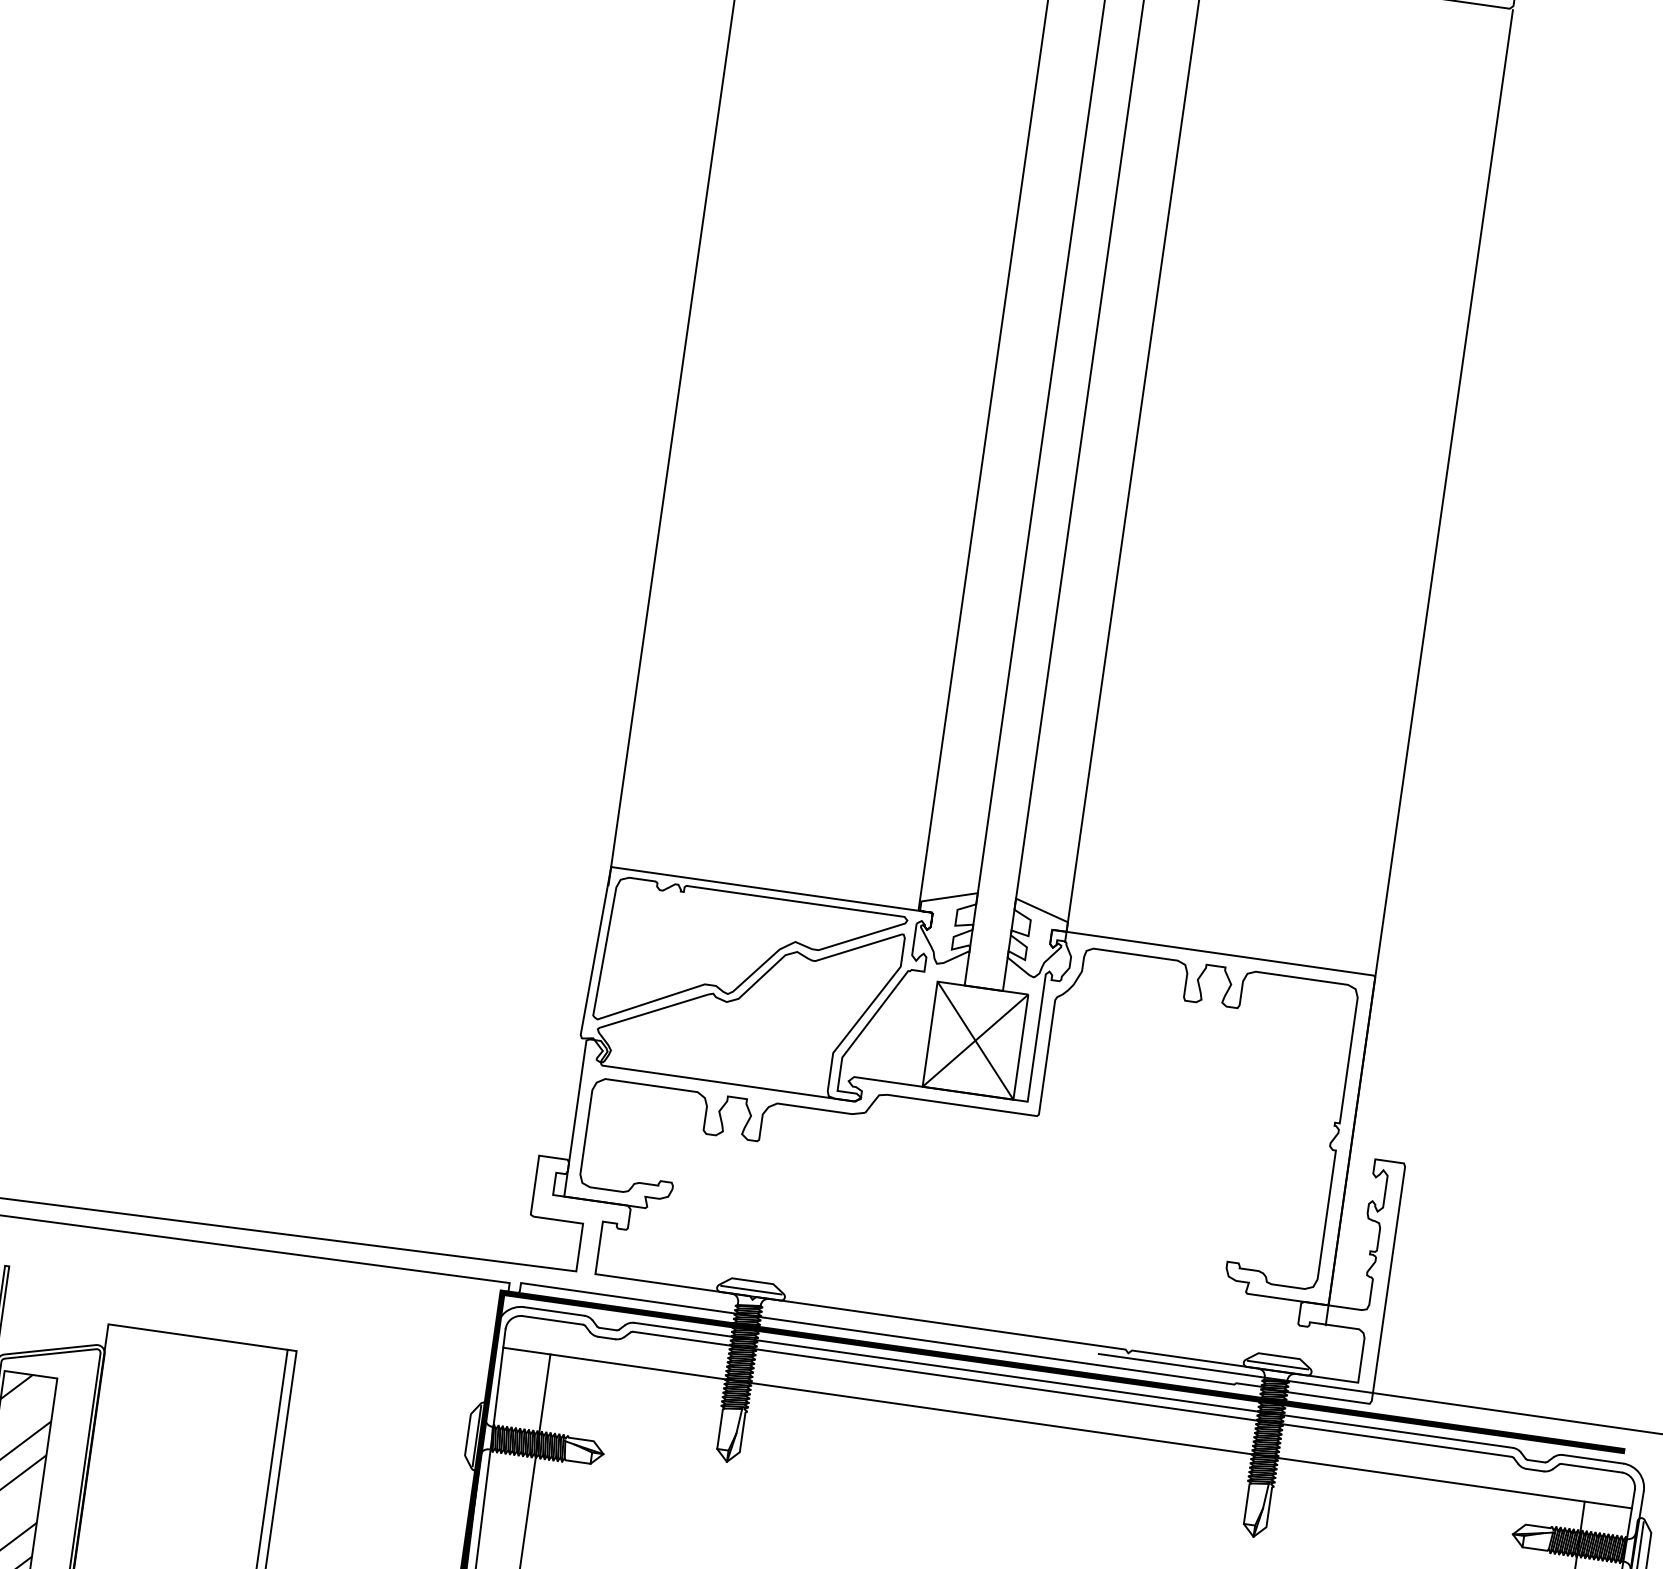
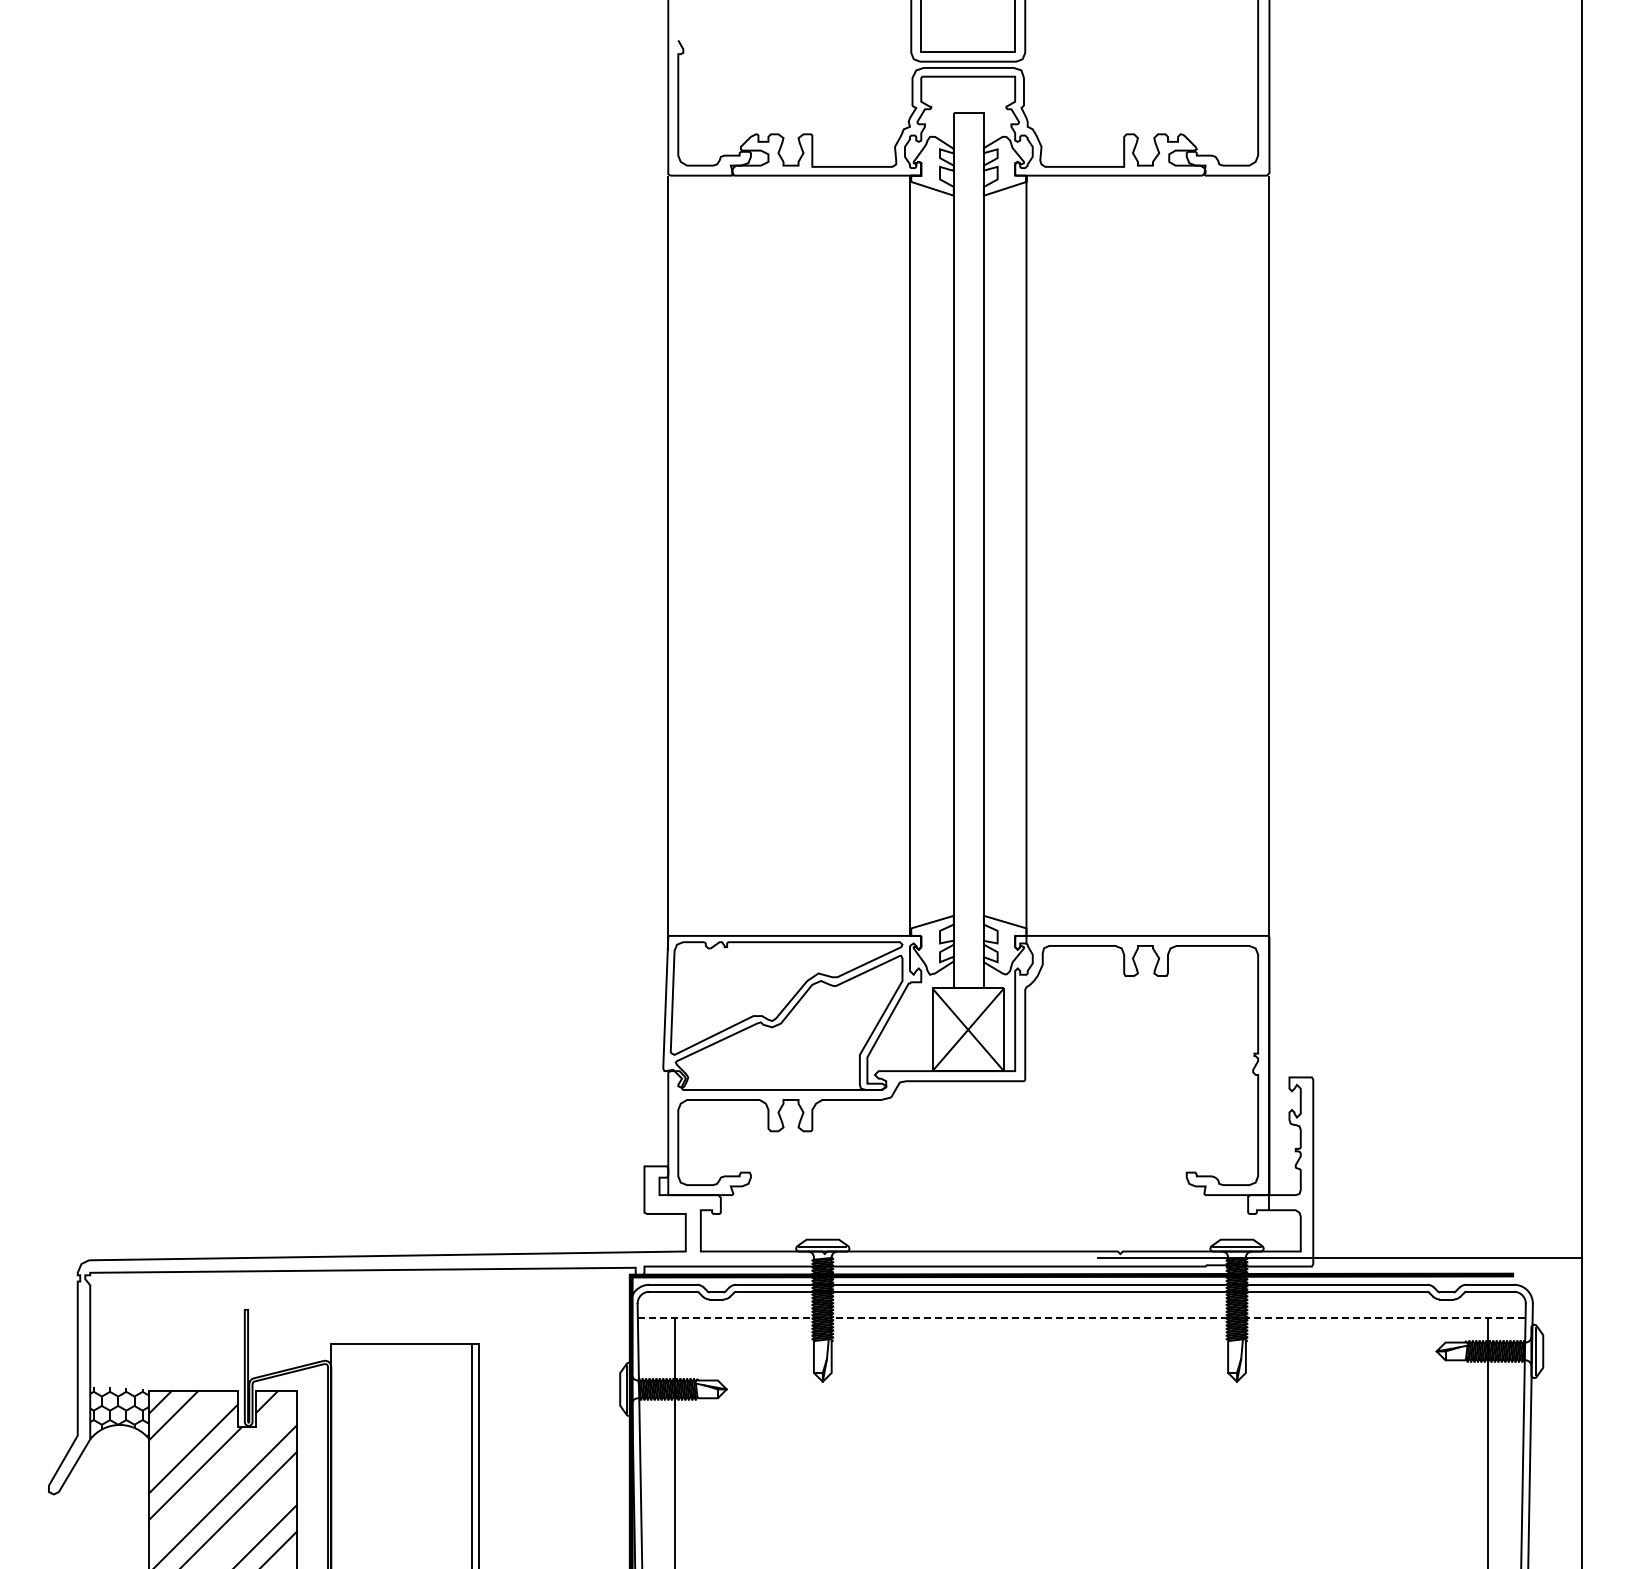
line: (1067, 1428) -> (1081, 1318), solid -> dashed

